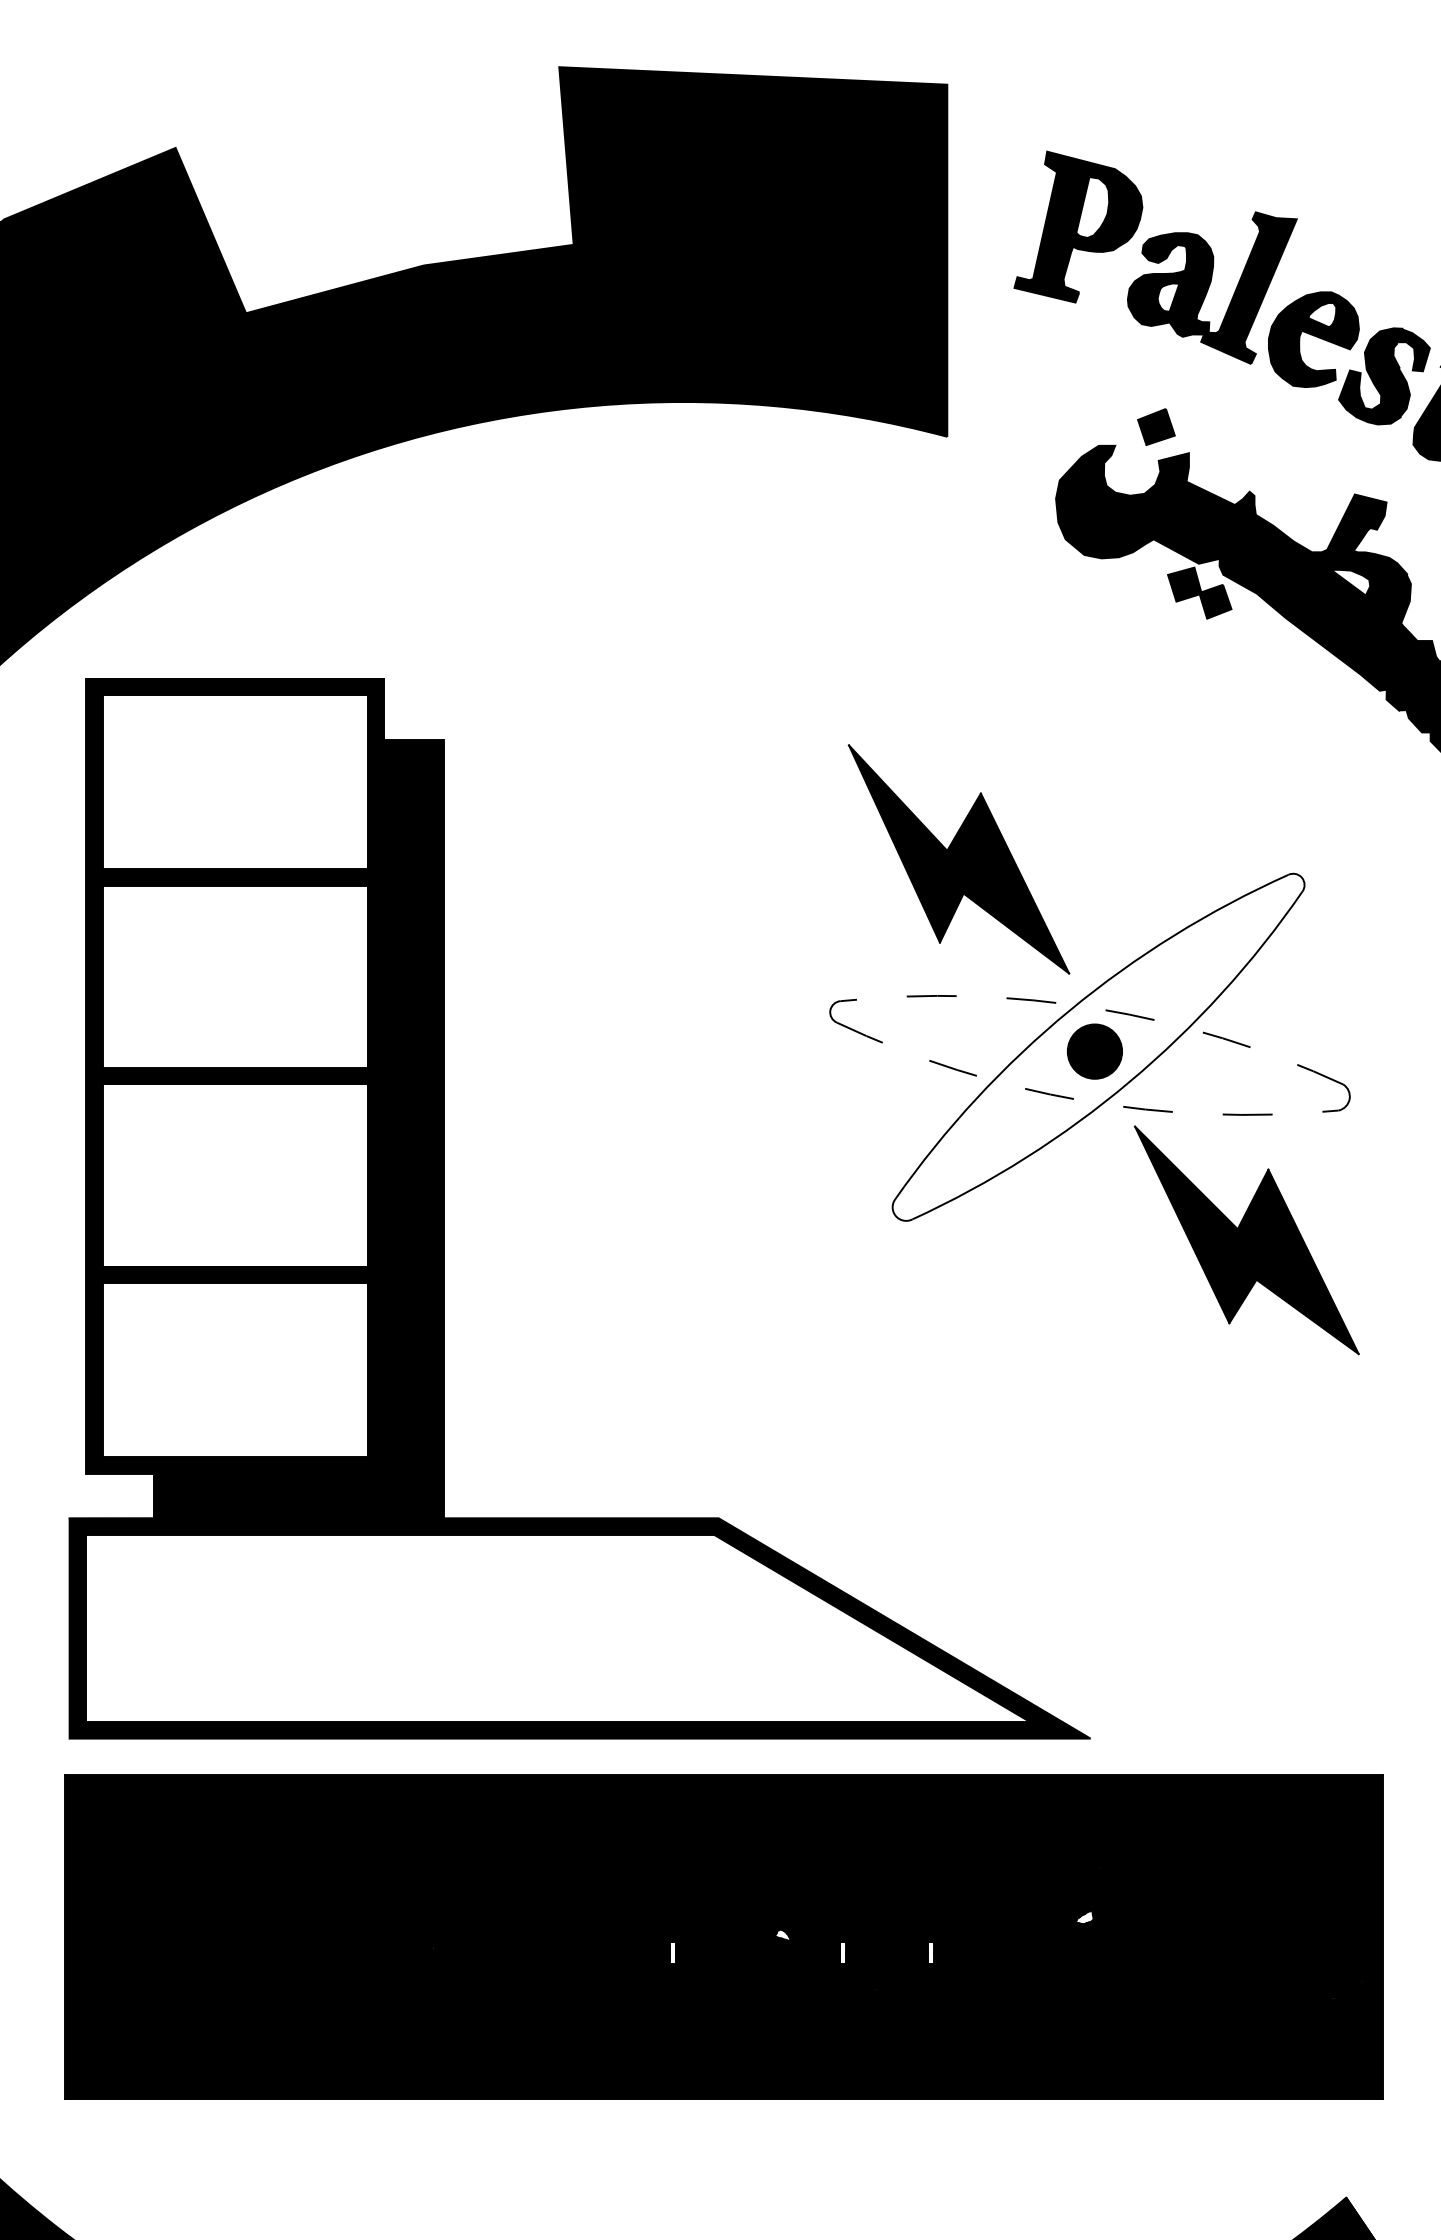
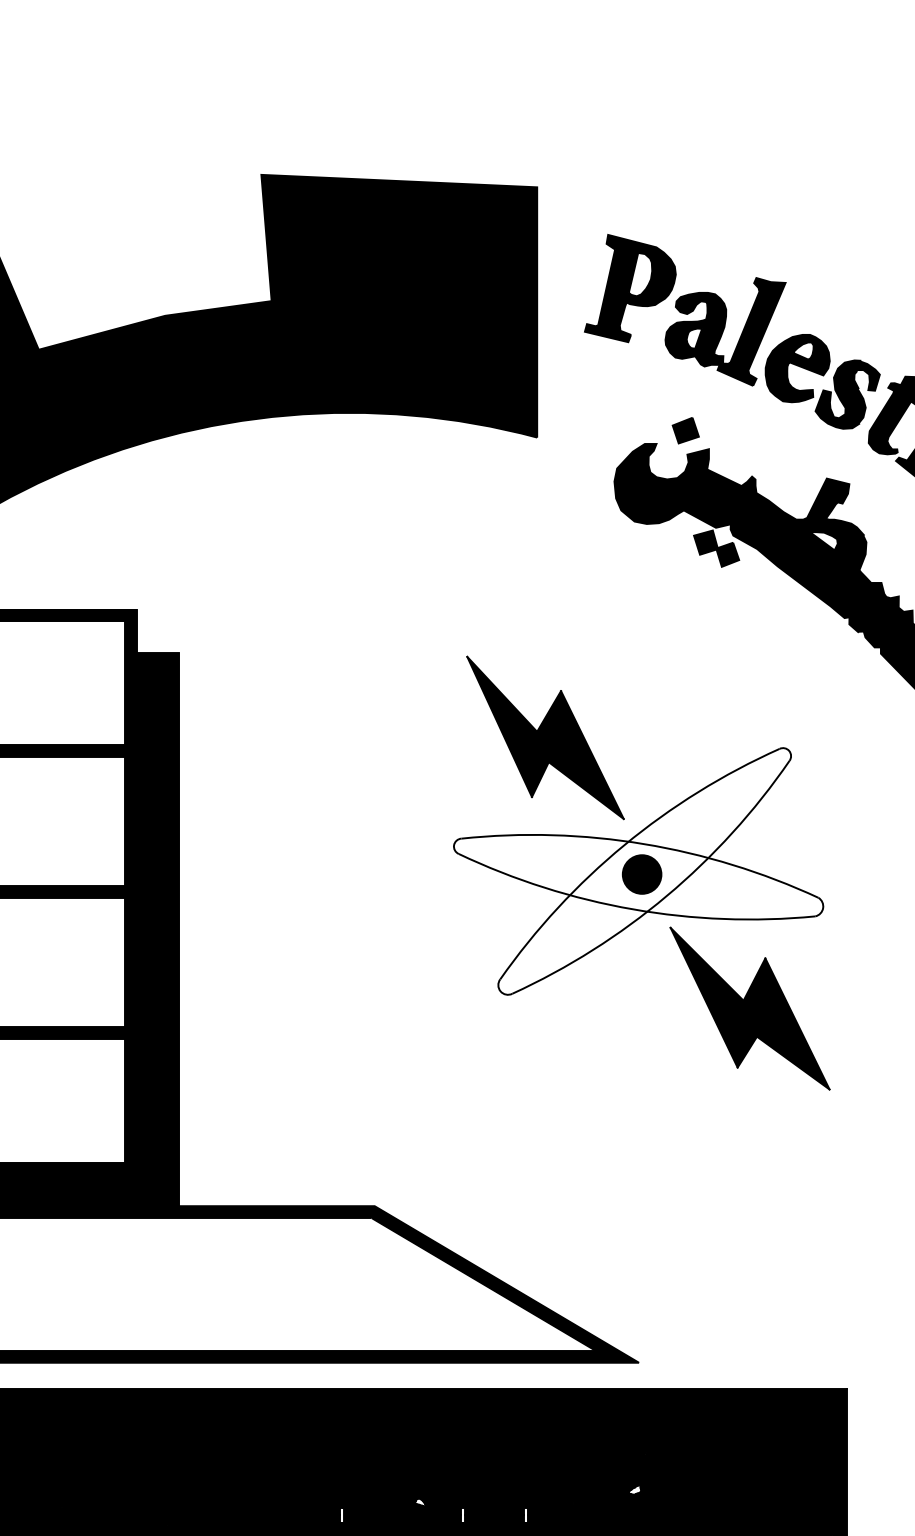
arc: (1097, 1008) -> (643, 843), dashed -> solid
arc: (1081, 1100) -> (632, 909), dashed -> solid

